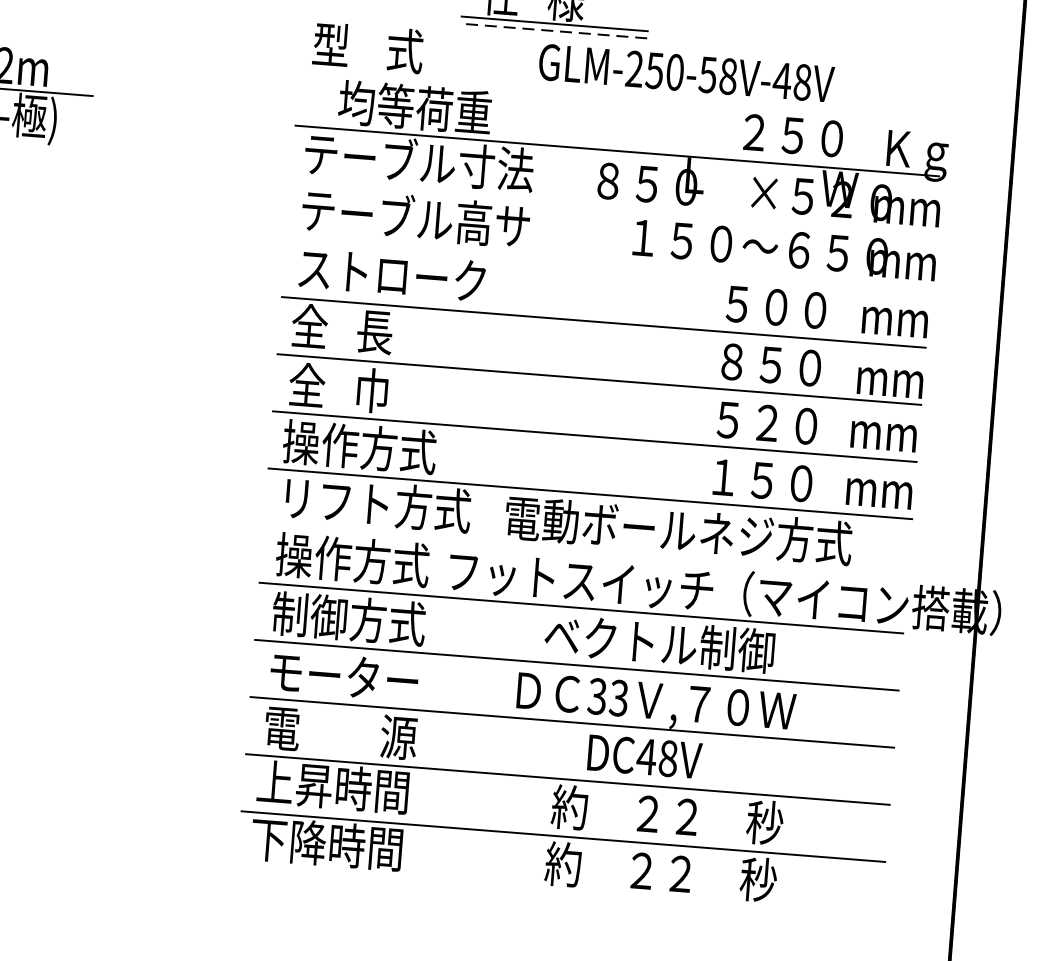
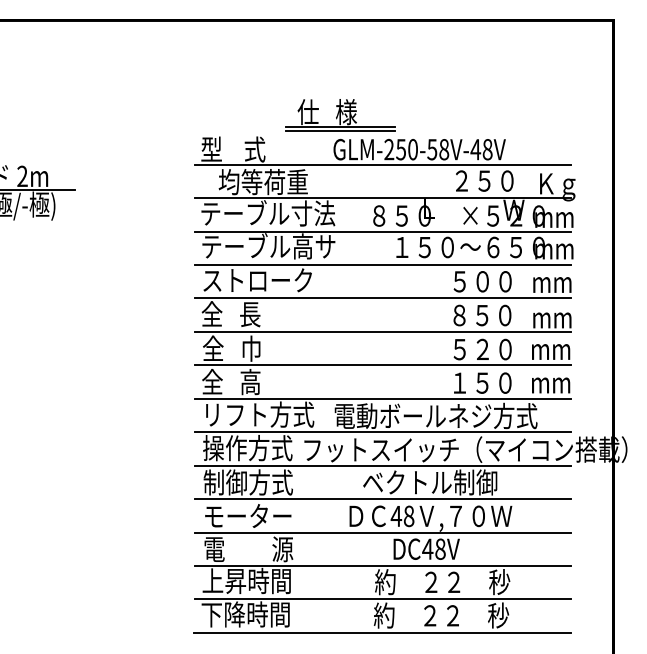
line: (553, 31) -> (340, 131), dashed -> solid
line: (621, 93) -> (382, 164), added
line: (612, 208) -> (382, 231), added
line: (609, 264) -> (383, 264), added
text: (359, 446) -> (246, 381), 操作方式 -> 全   高
line: (584, 551) -> (382, 432), added
text: (607, 697) -> (402, 516), 33 -> 48
line: (558, 893) -> (382, 632), added

